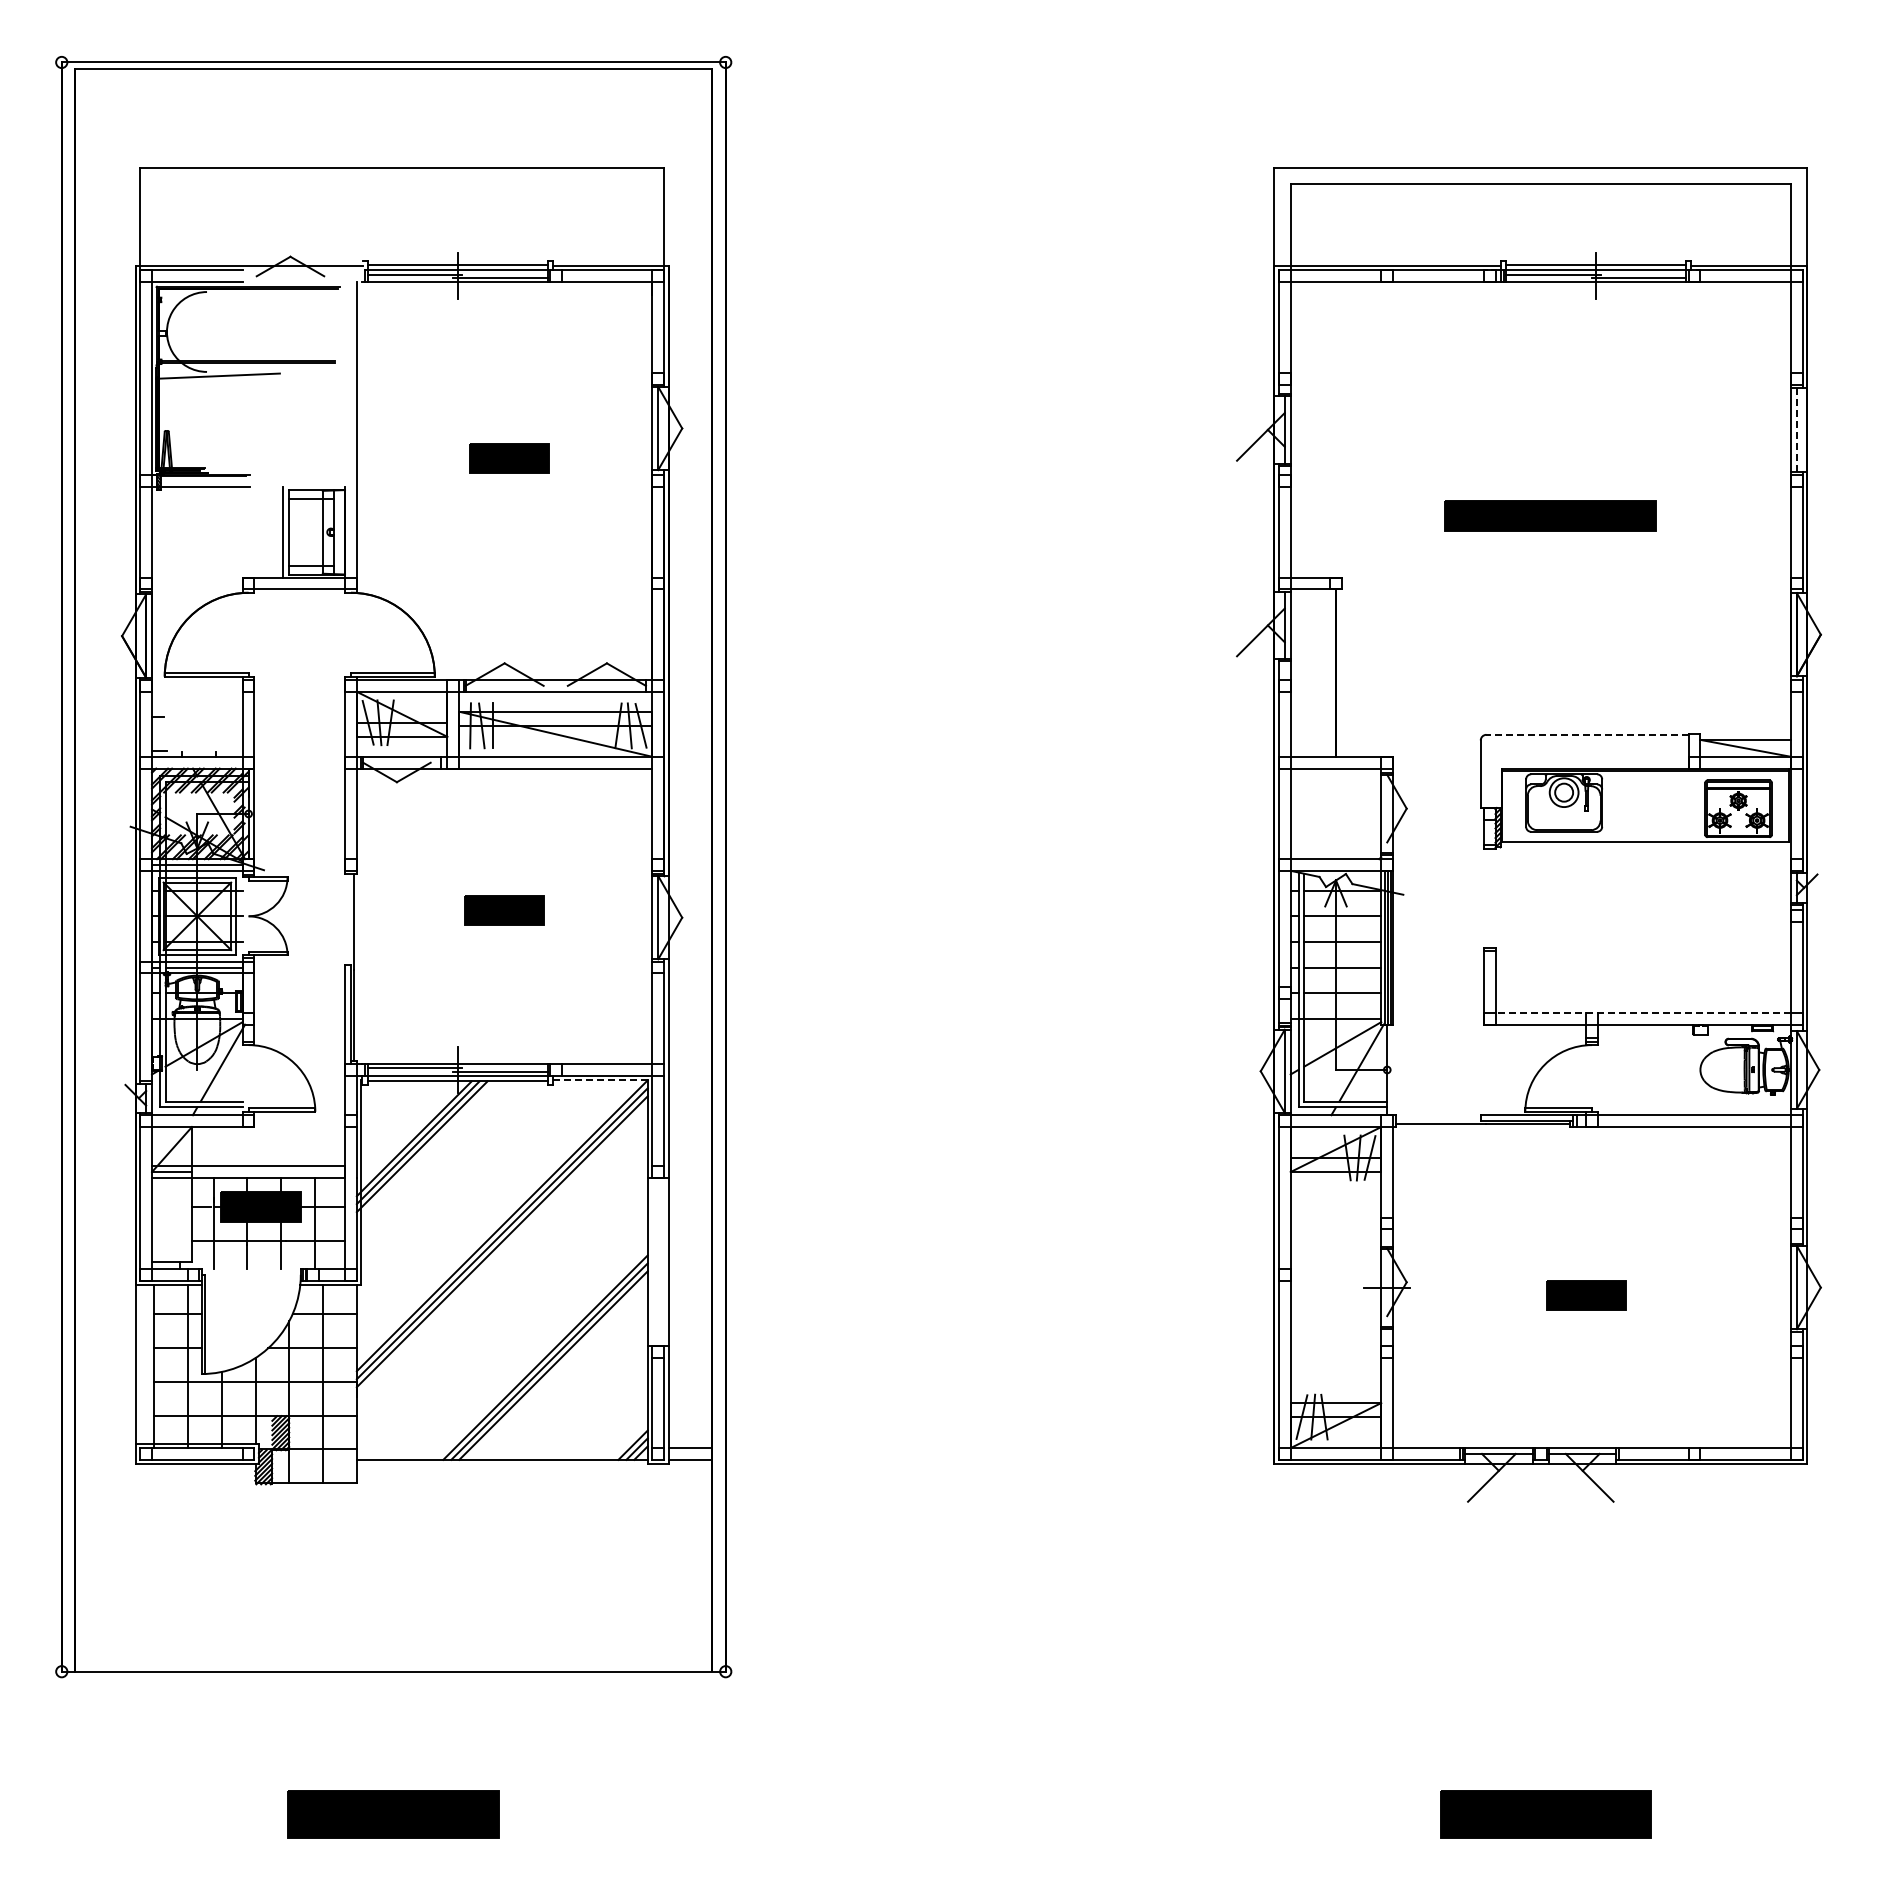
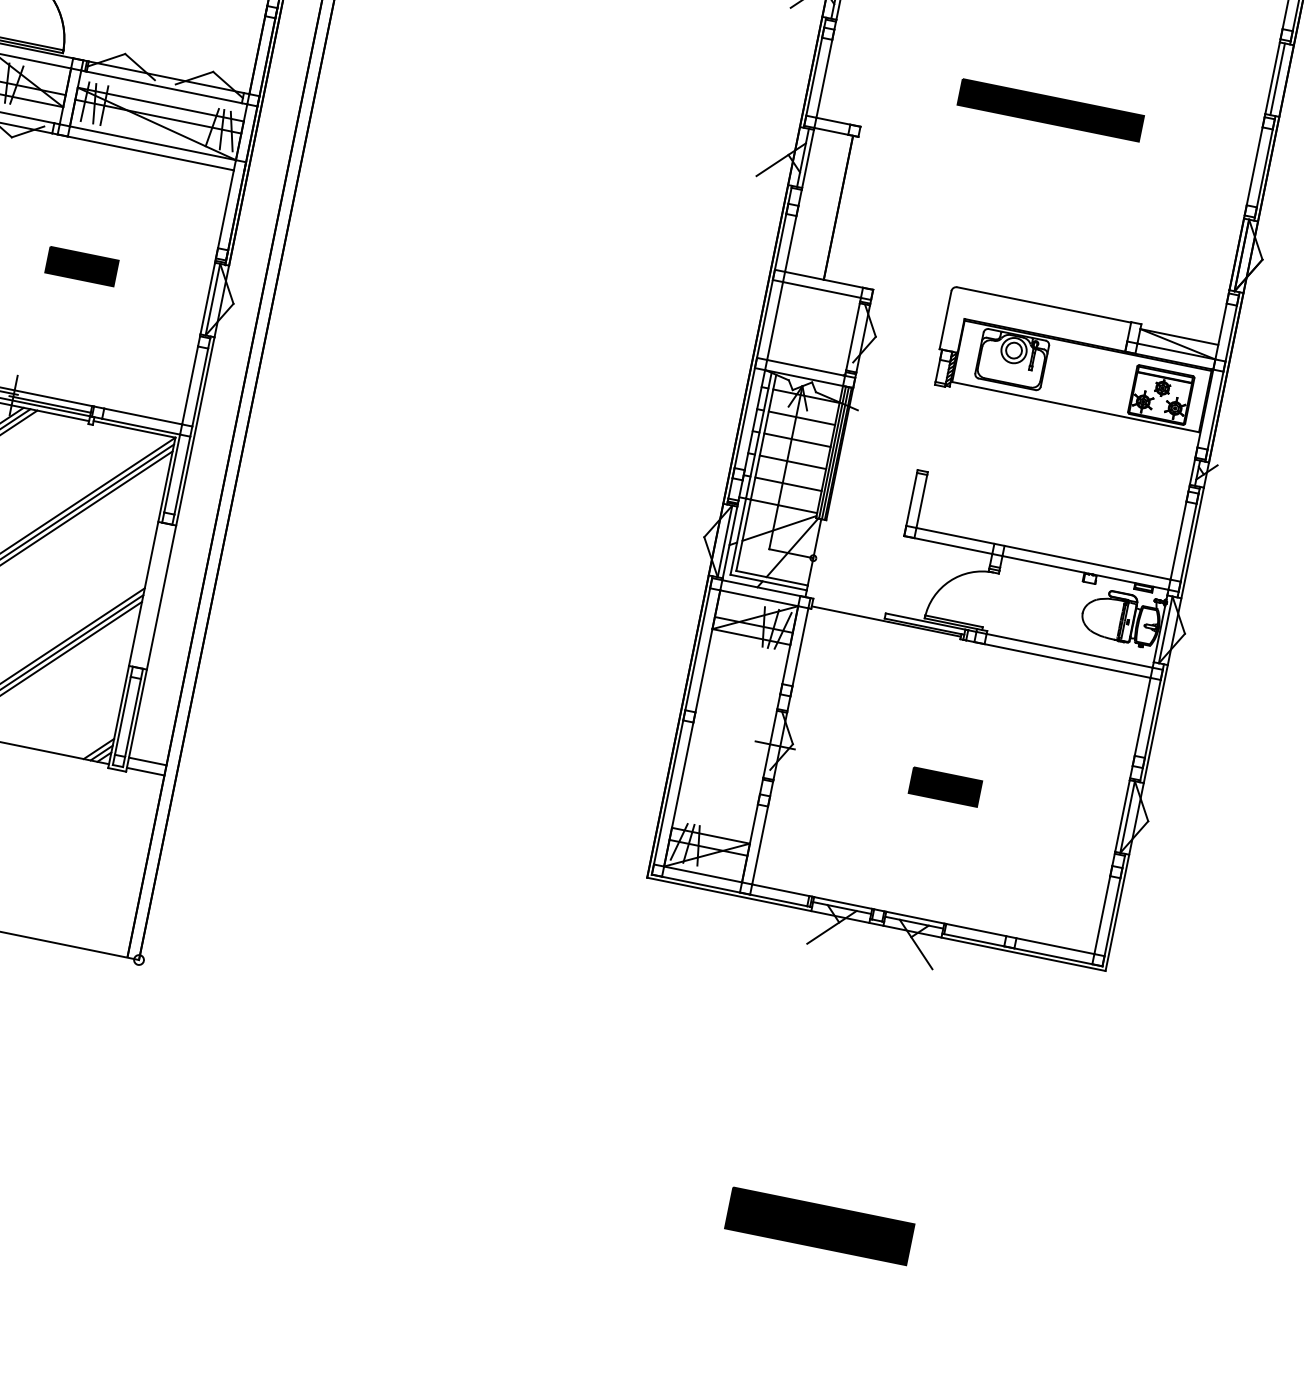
line: (1796, 429) -> (1277, 78), dashed -> solid
line: (1586, 734) -> (1043, 304), dashed -> solid
line: (1643, 1012) -> (1043, 553), dashed -> solid
line: (600, 1080) -> (134, 429), dashed -> solid

